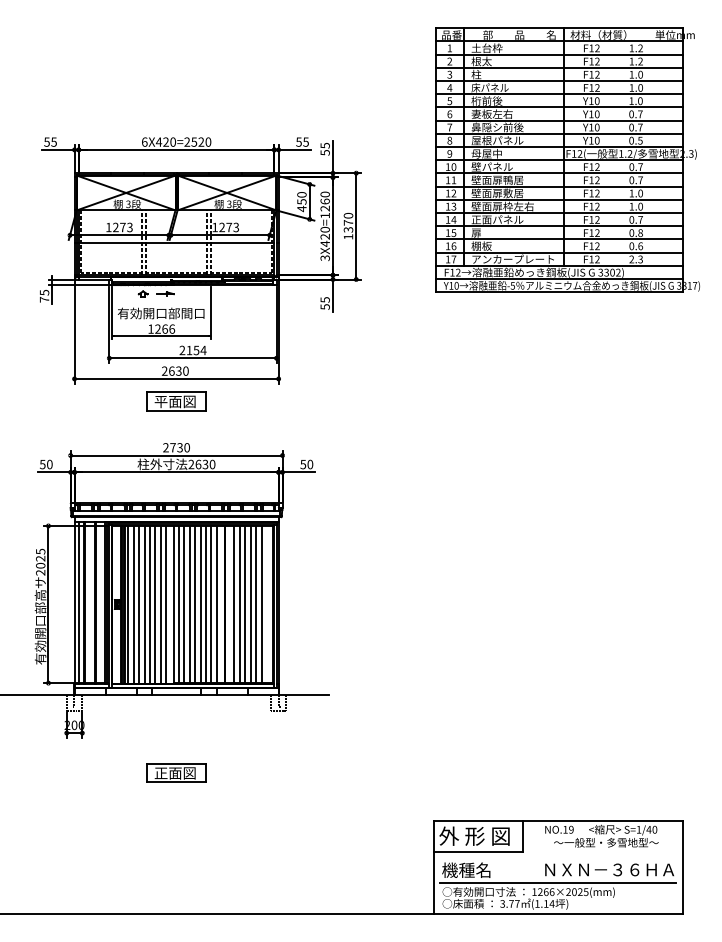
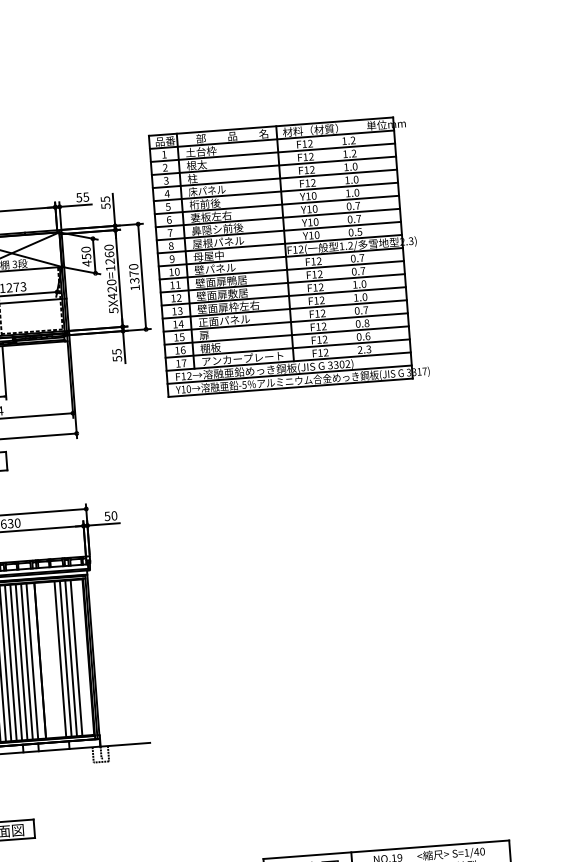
part: (567, 159) -> (289, 255), moved
text: (324, 257) -> (113, 309), 3X420=1260 -> 5X420=1260
line: (234, 604) -> (49, 659), removed
line: (239, 604) -> (54, 659), removed

